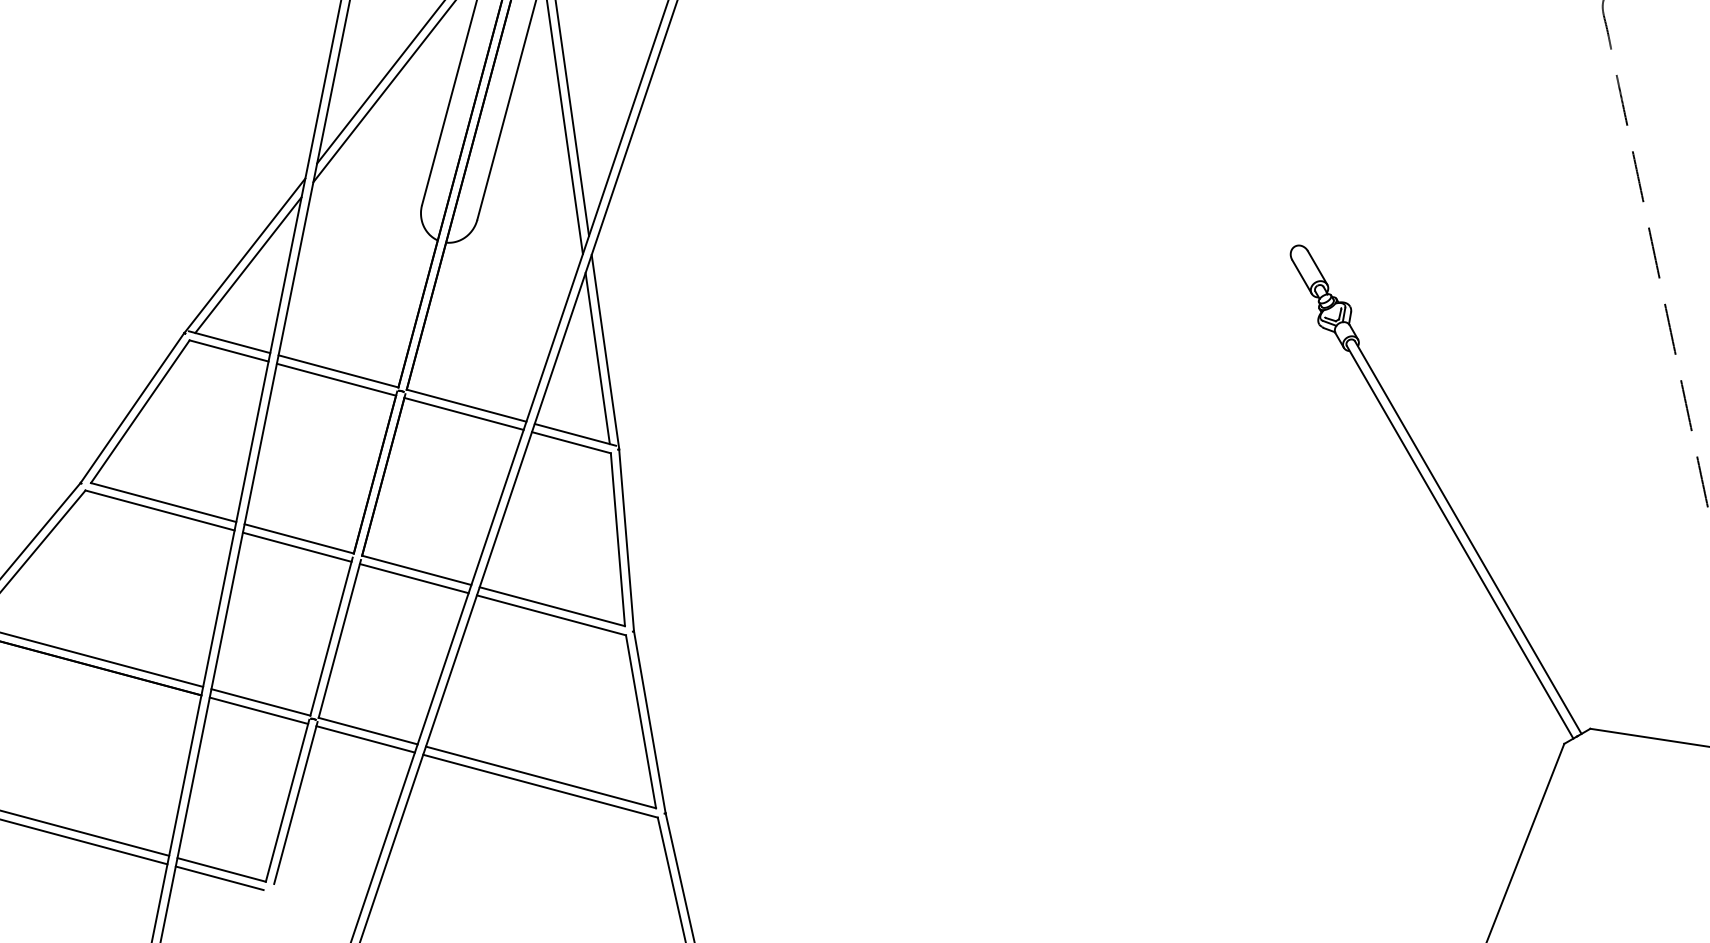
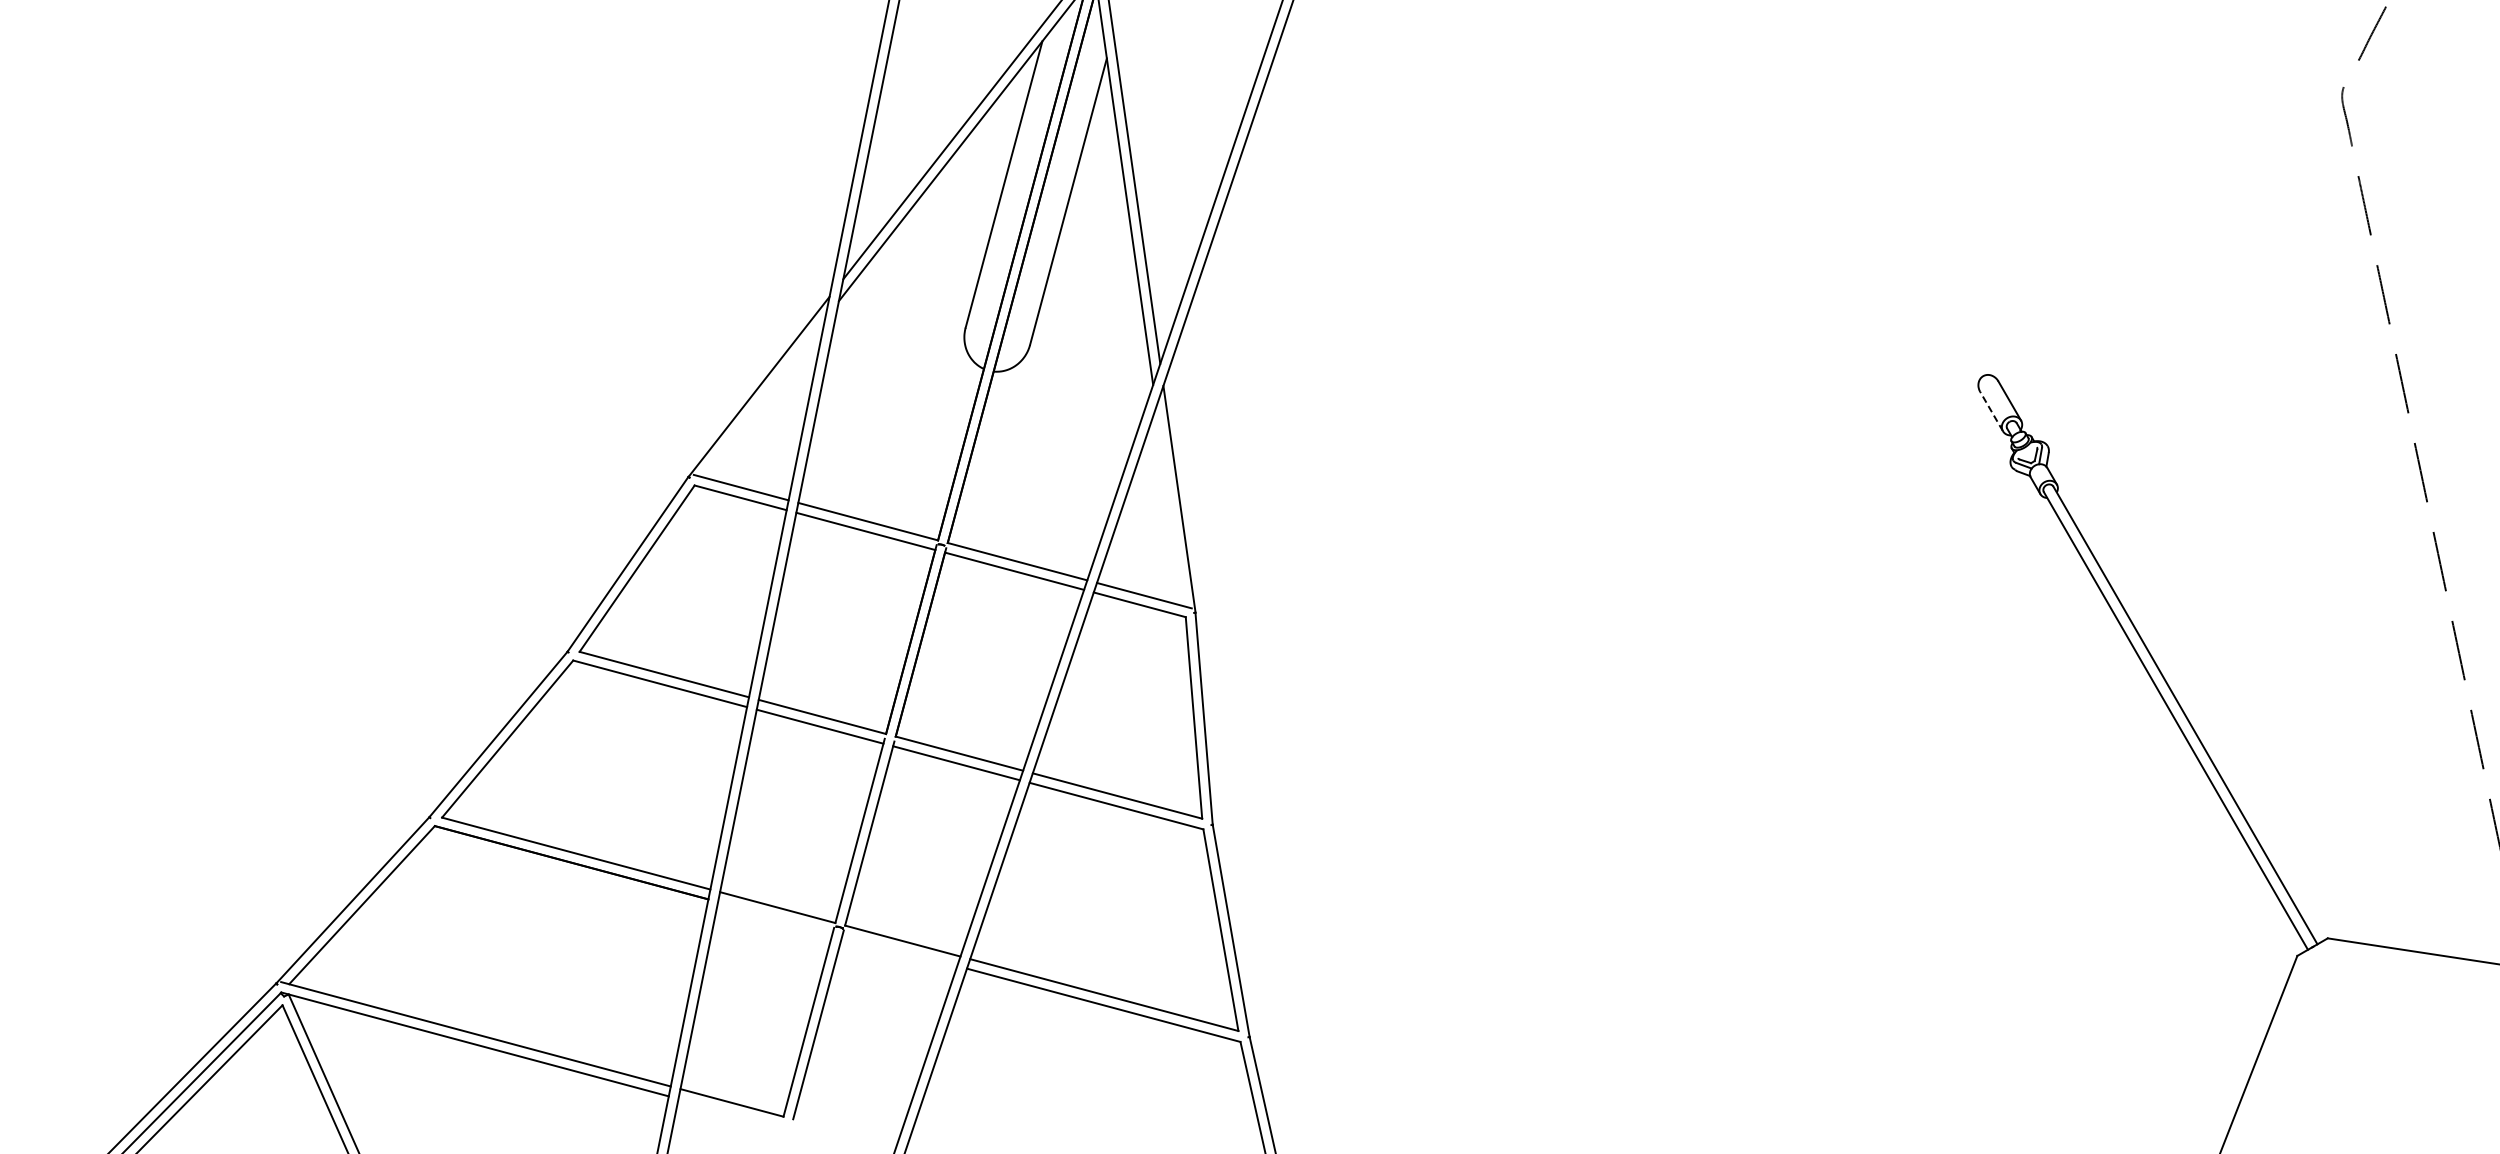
line: (248, 264) -> (763, 397), removed
line: (1301, 276) -> (1991, 411), solid -> dashed
line: (597, 358) -> (1170, 506), removed
line: (258, 710) -> (775, 916), removed
line: (365, 739) -> (899, 950), removed
line: (219, 878) -> (729, 1112), removed

